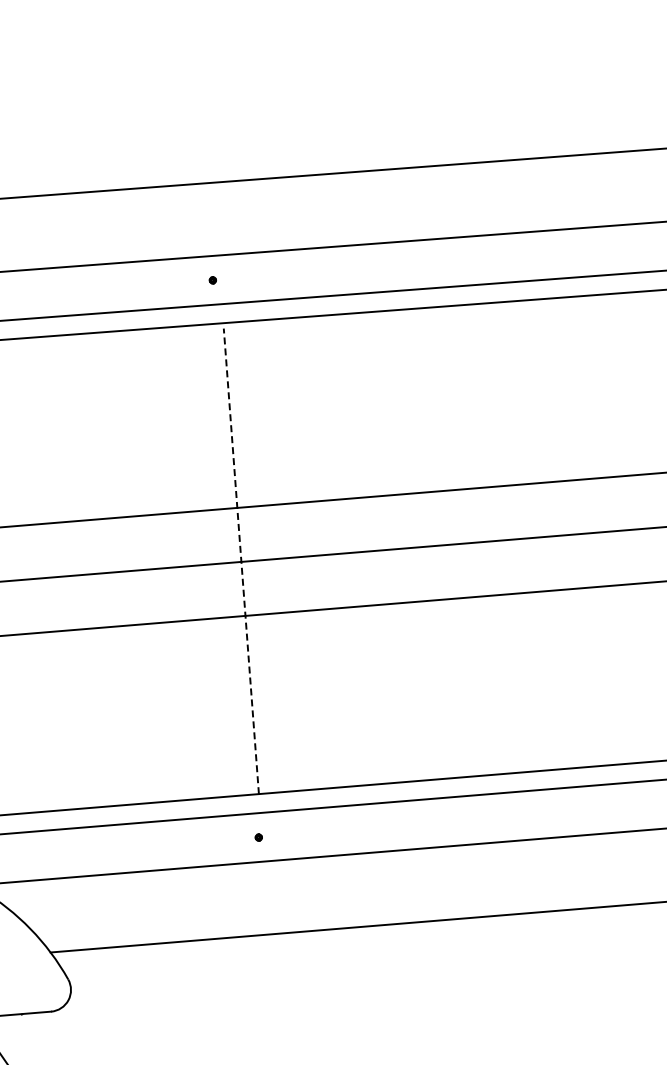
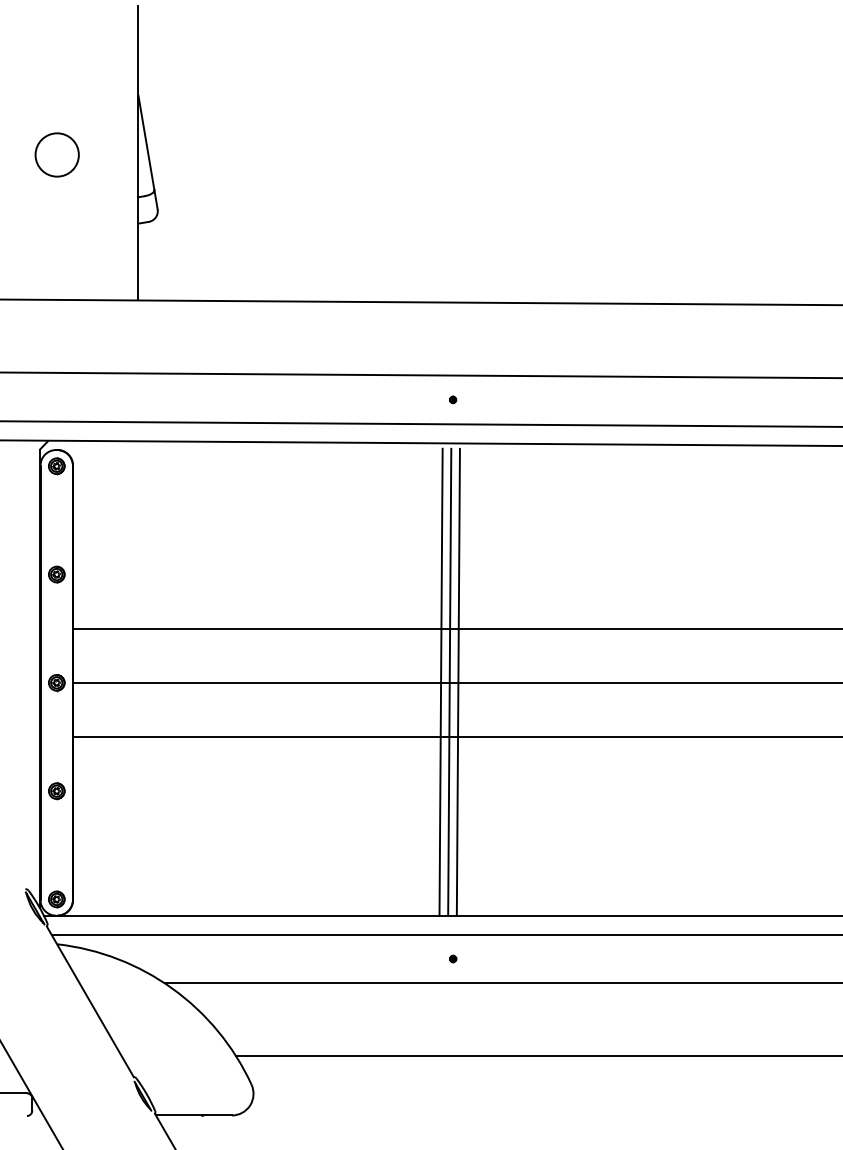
line: (241, 560) -> (458, 681), dashed -> solid
line: (232, 561) -> (449, 681), added
line: (223, 562) -> (440, 681), added

